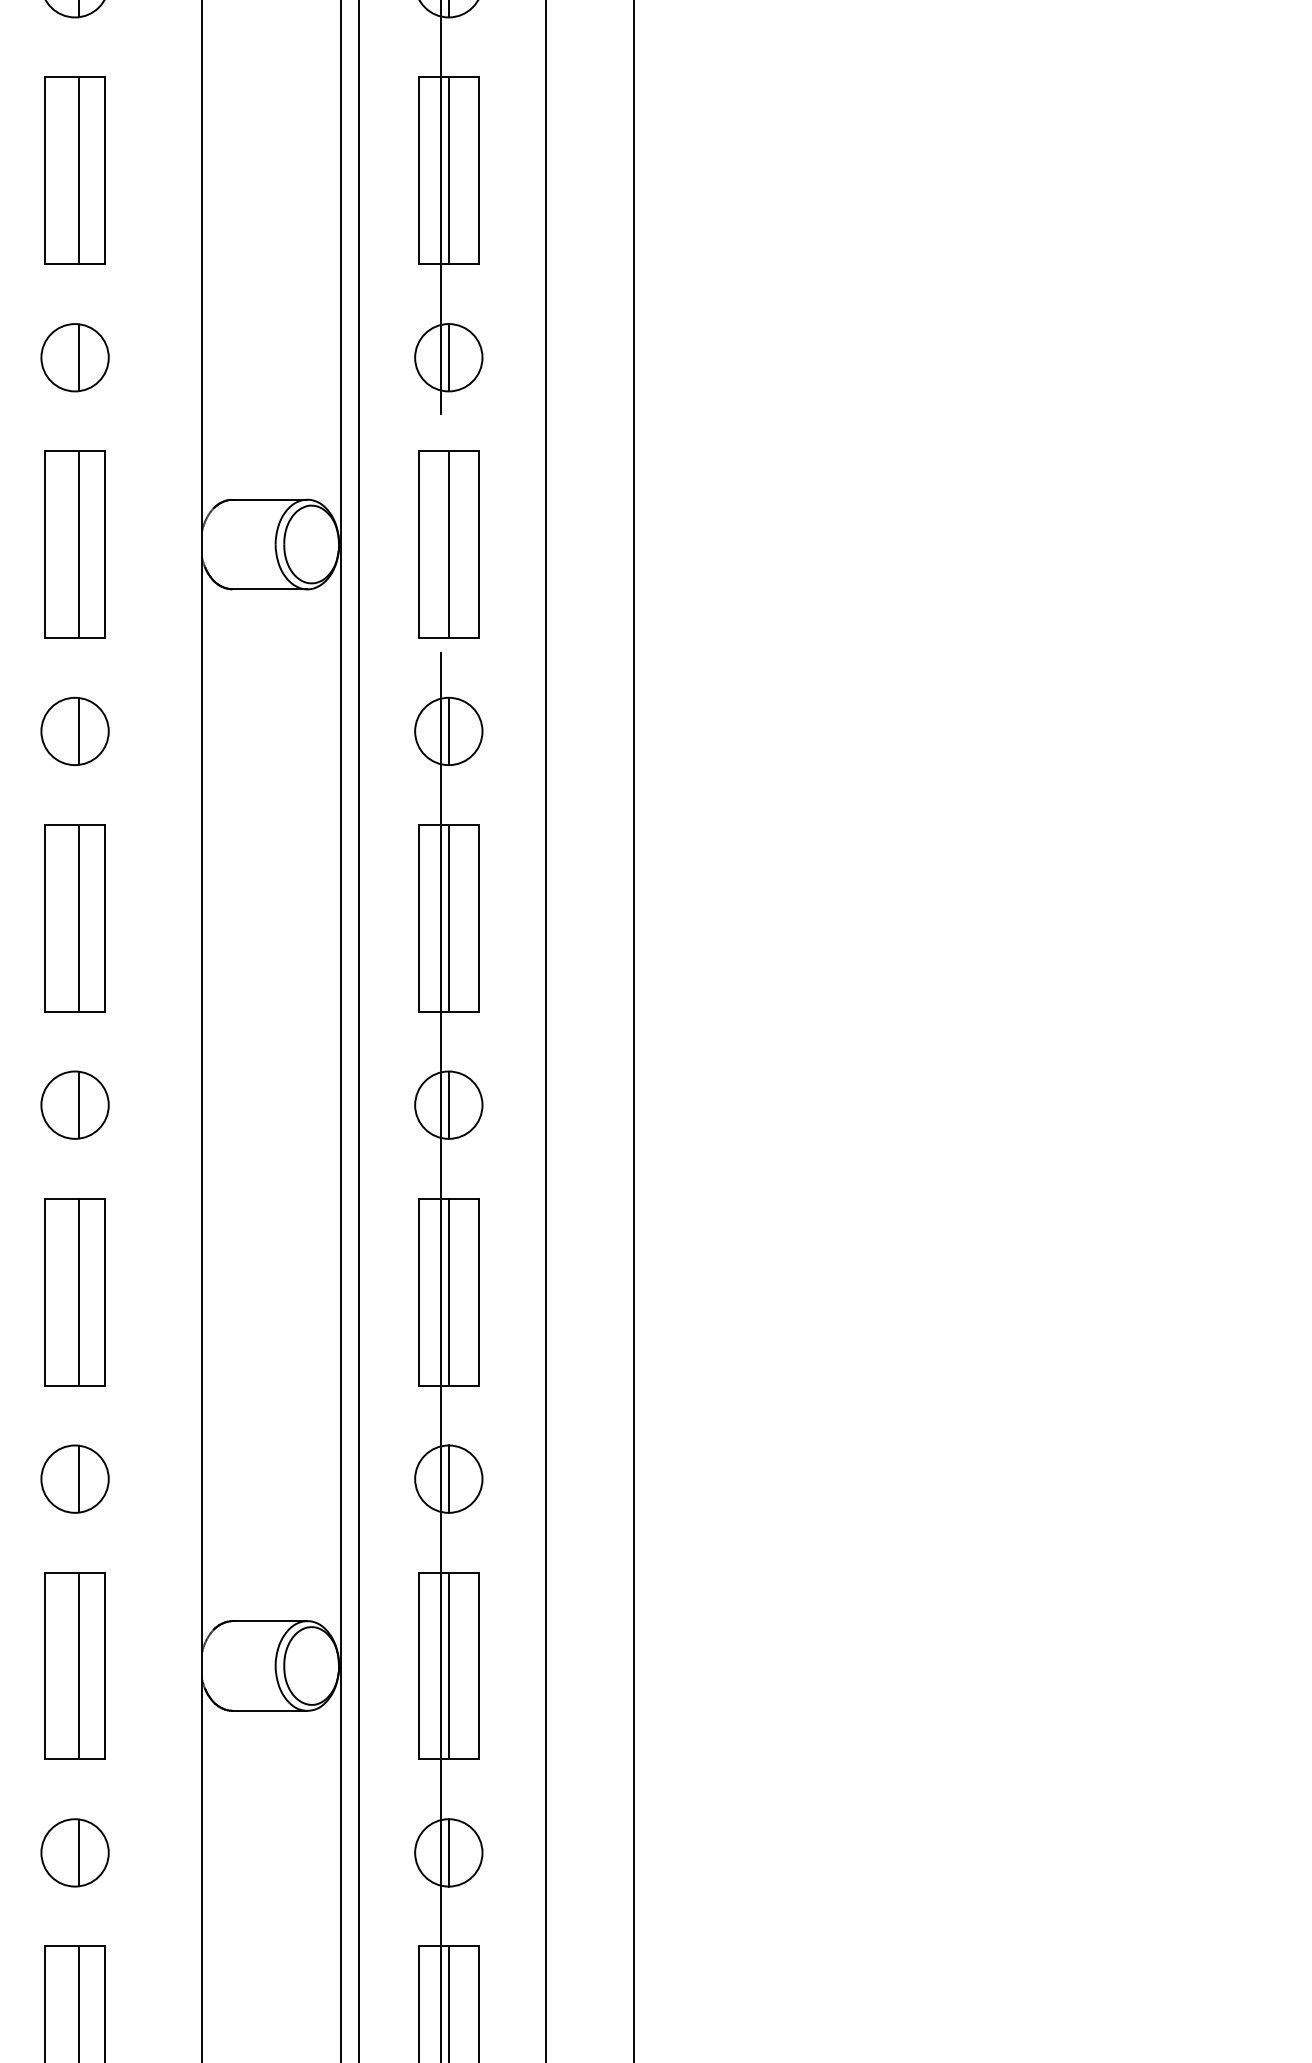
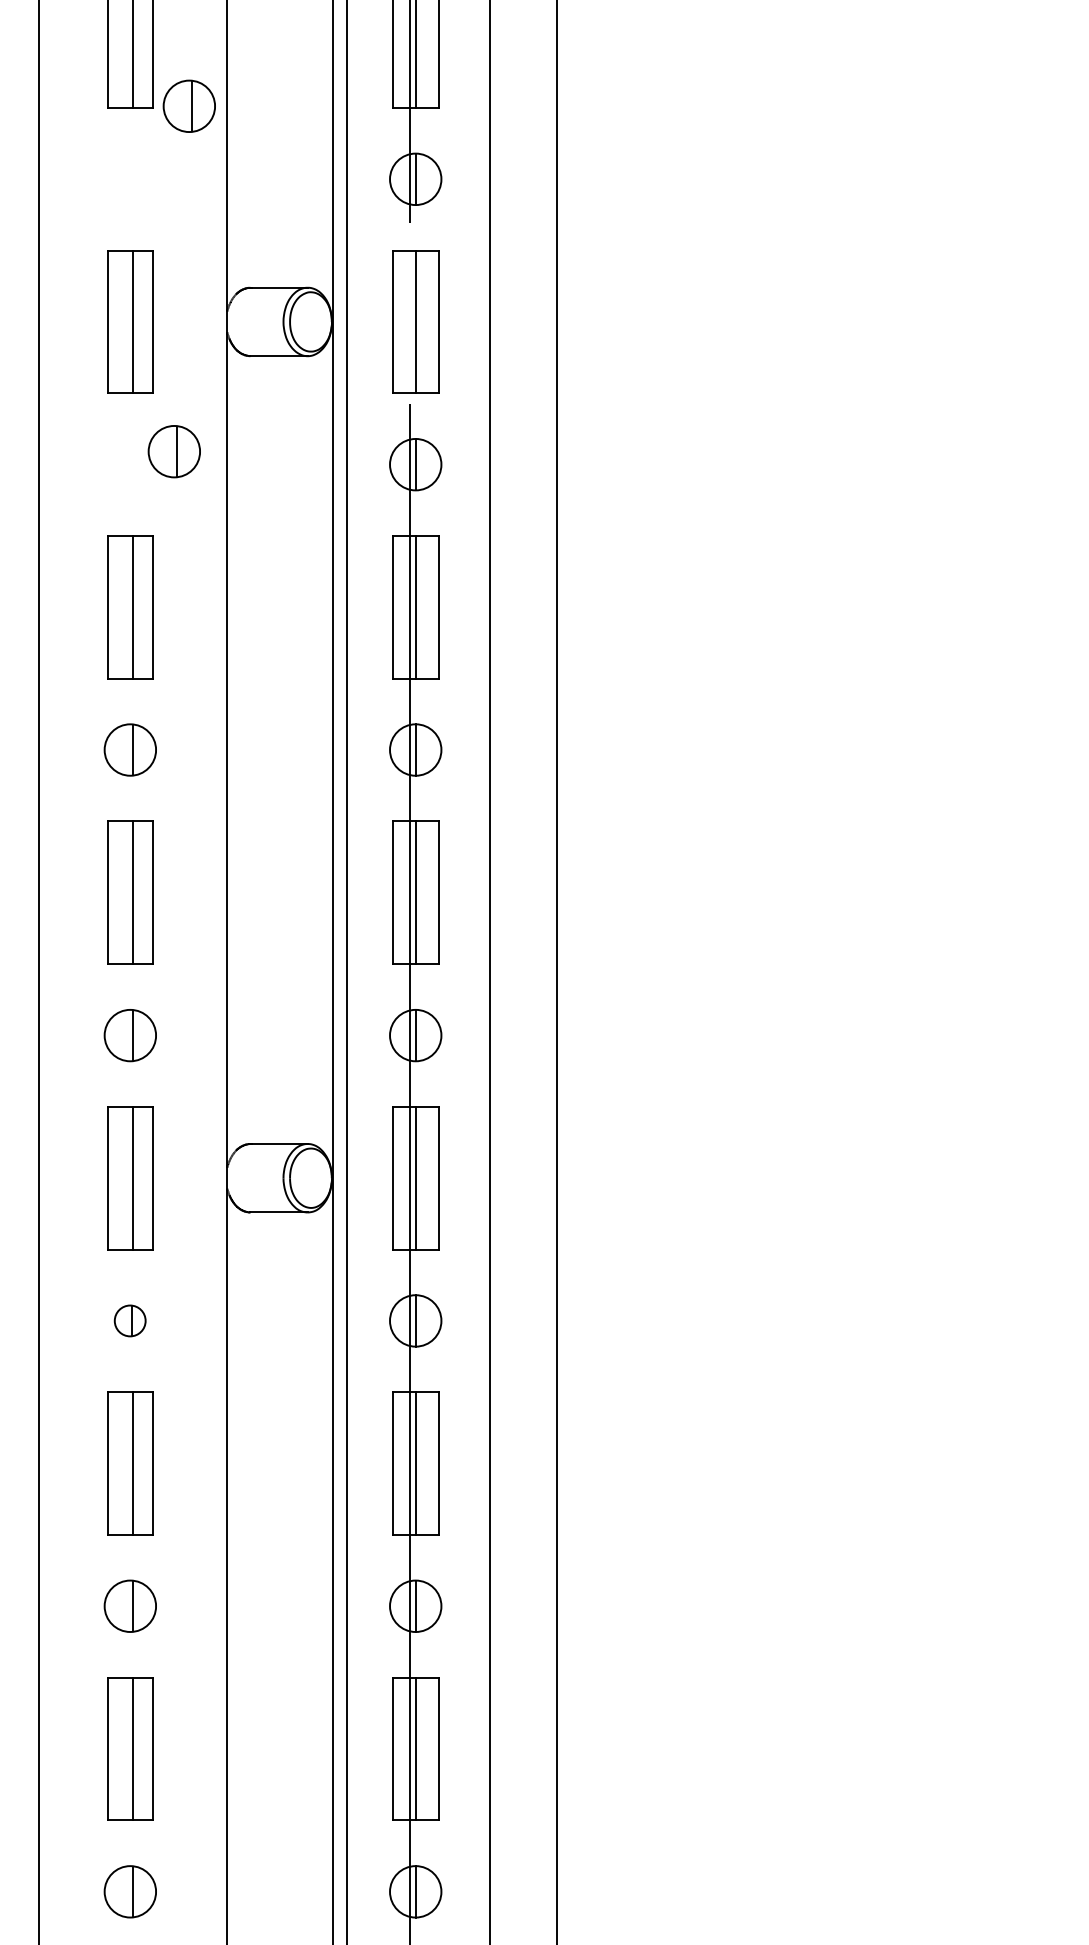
part: (73, 356) -> (188, 105), moved
part: (73, 731) -> (173, 451), moved
part: (73, 1852) -> (129, 1320), size x0.6

